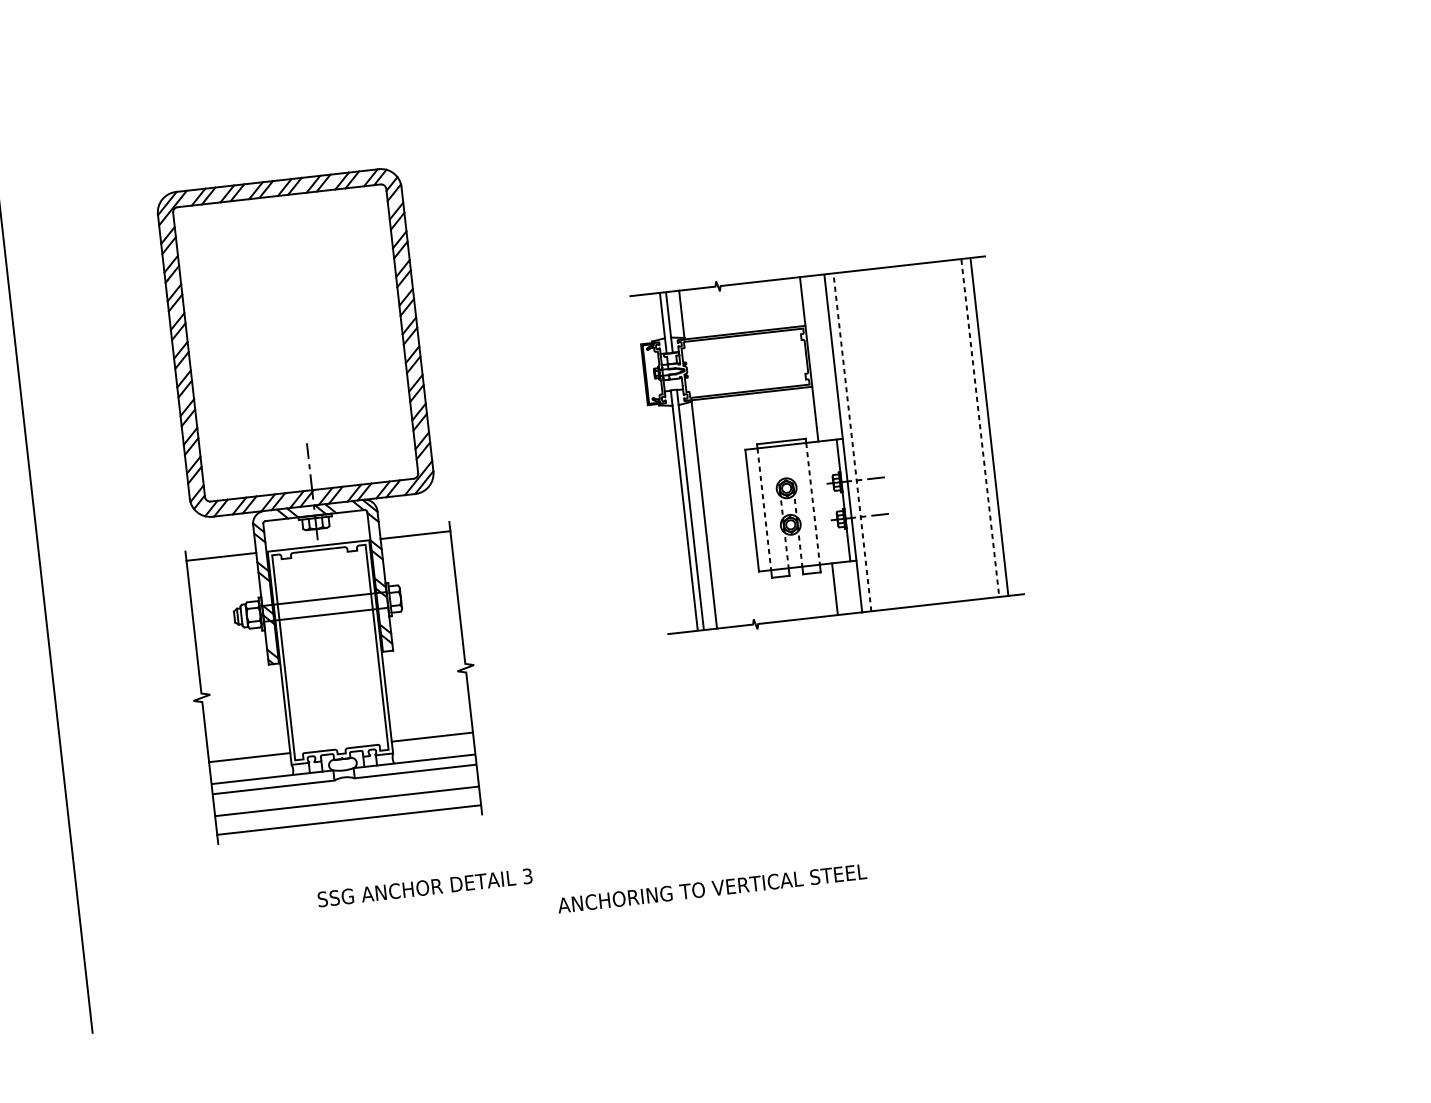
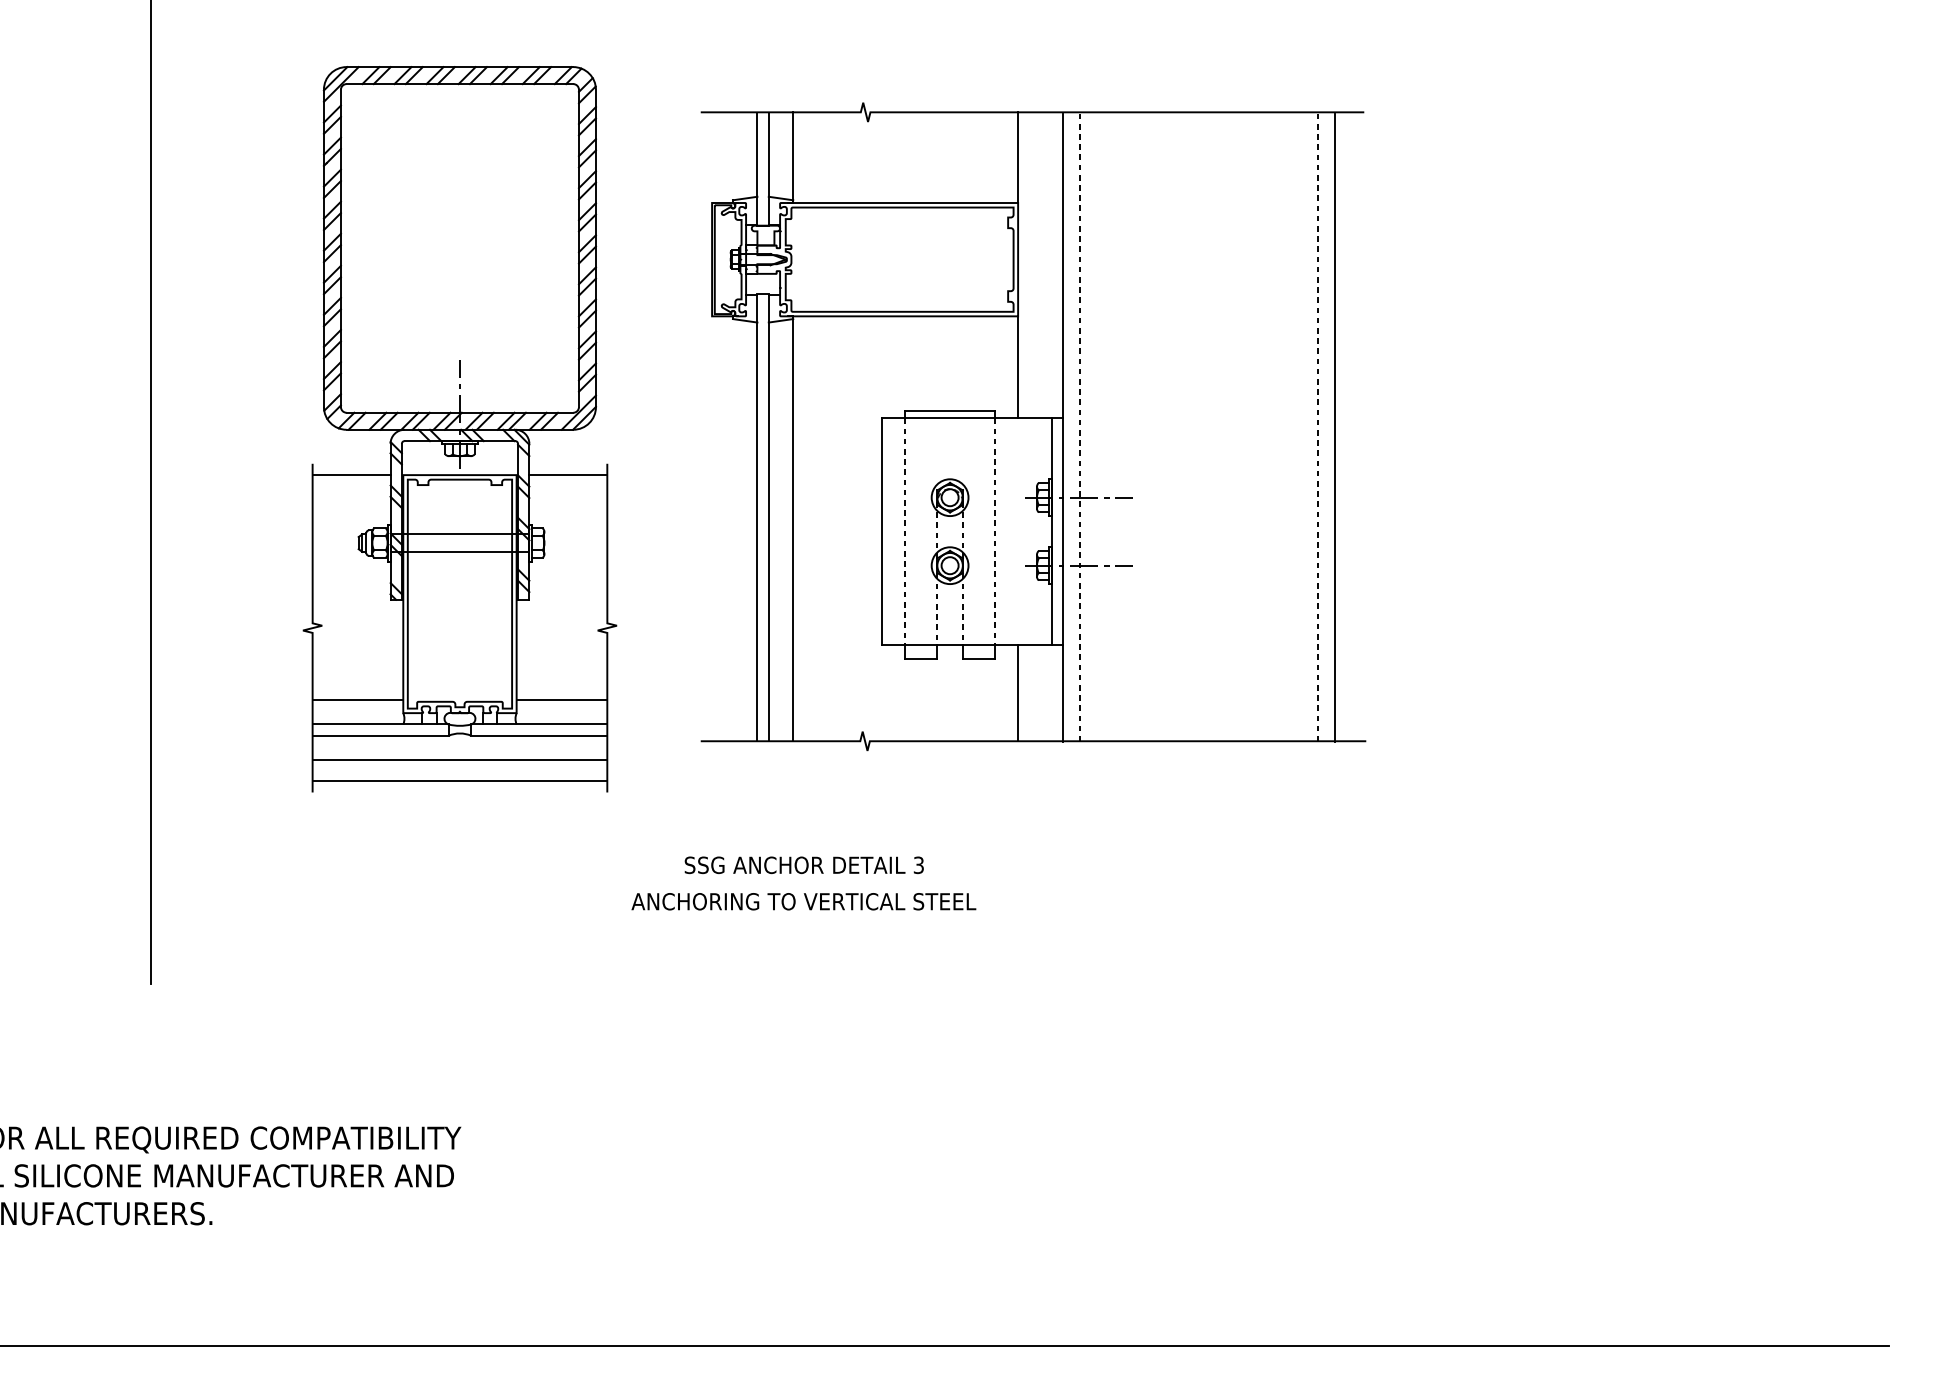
part: (827, 444) -> (1033, 426), size x1.67
text: (424, 888) -> (803, 865), moved
text: (711, 888) -> (803, 901), moved

